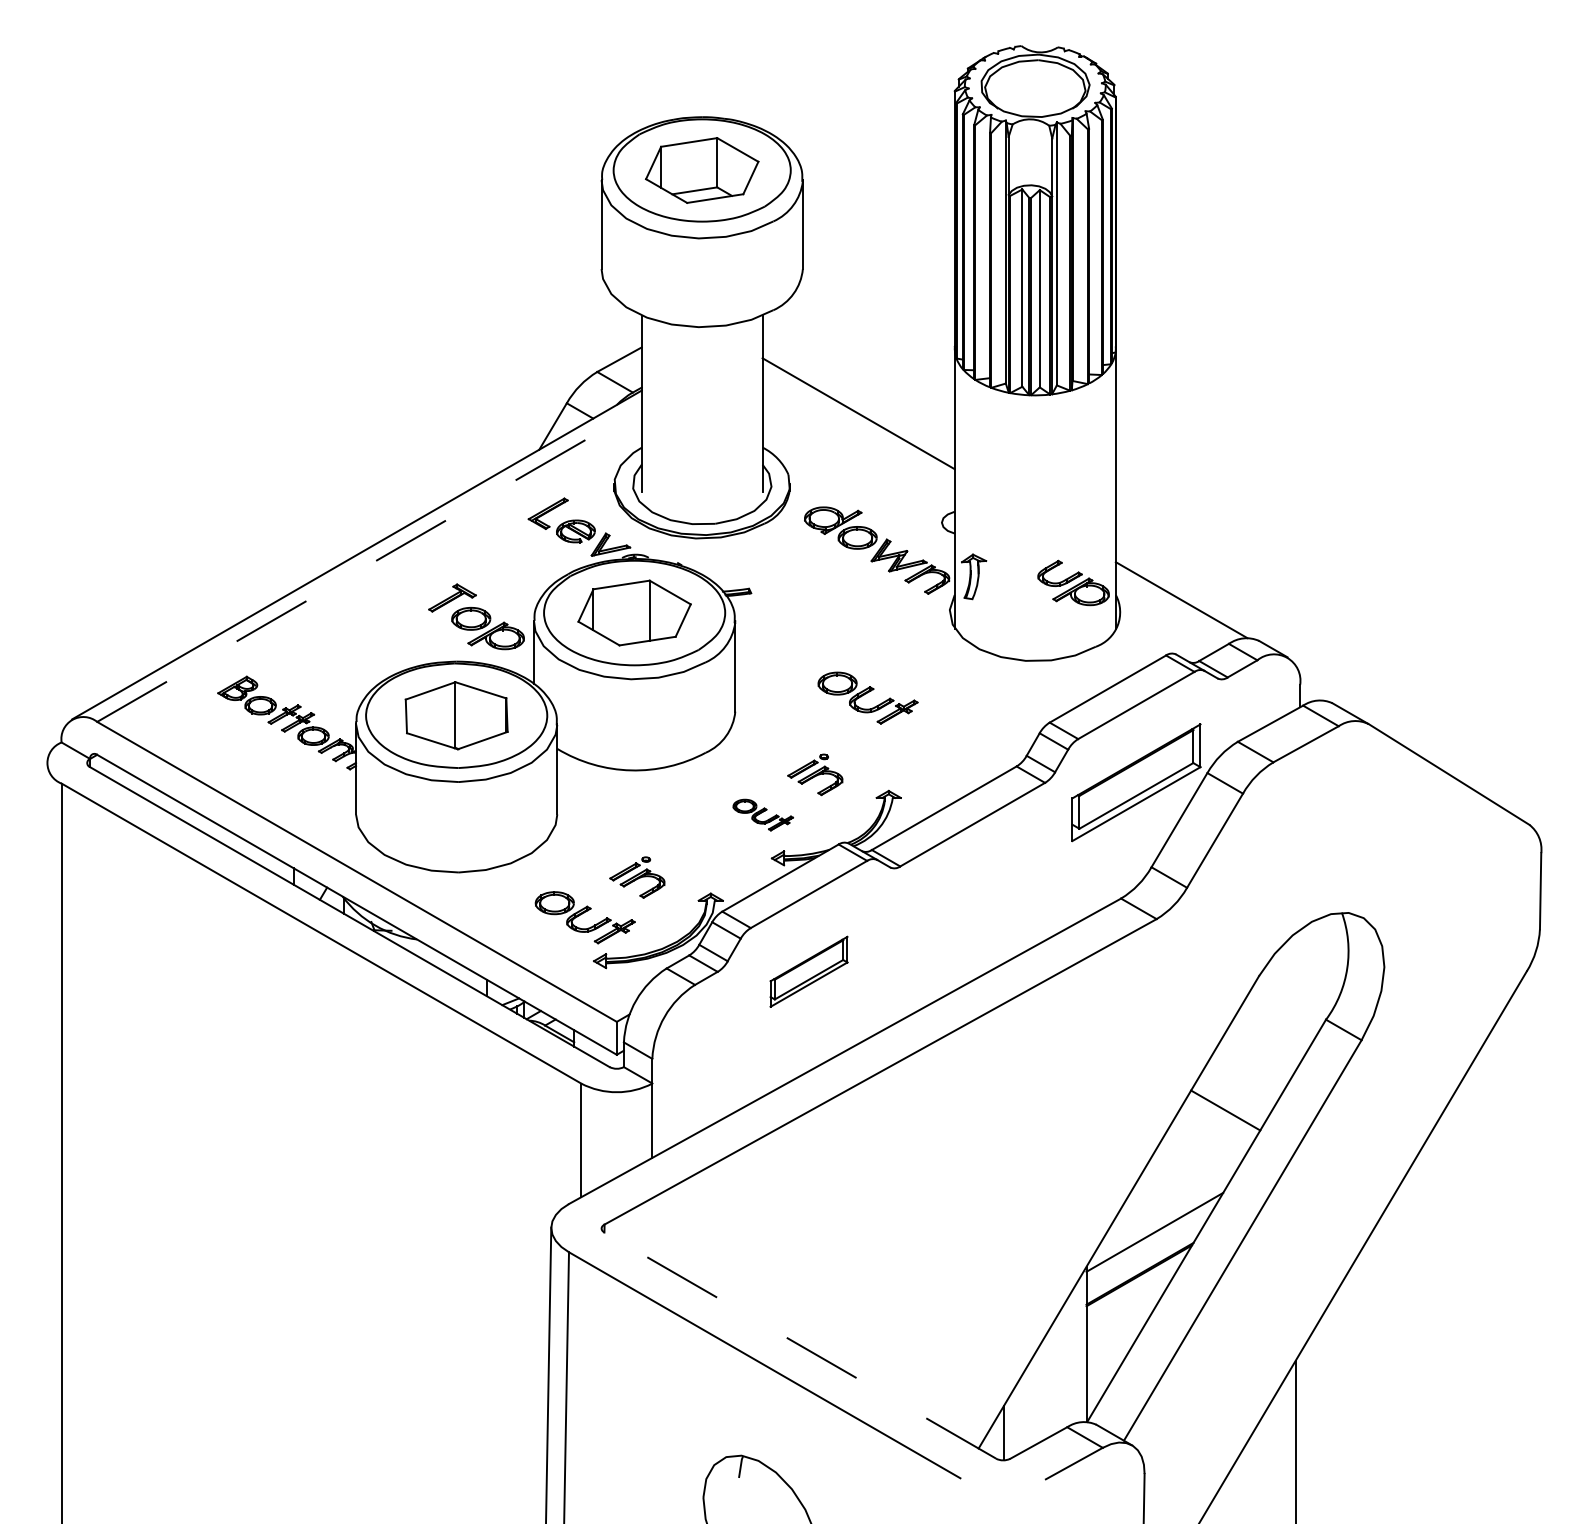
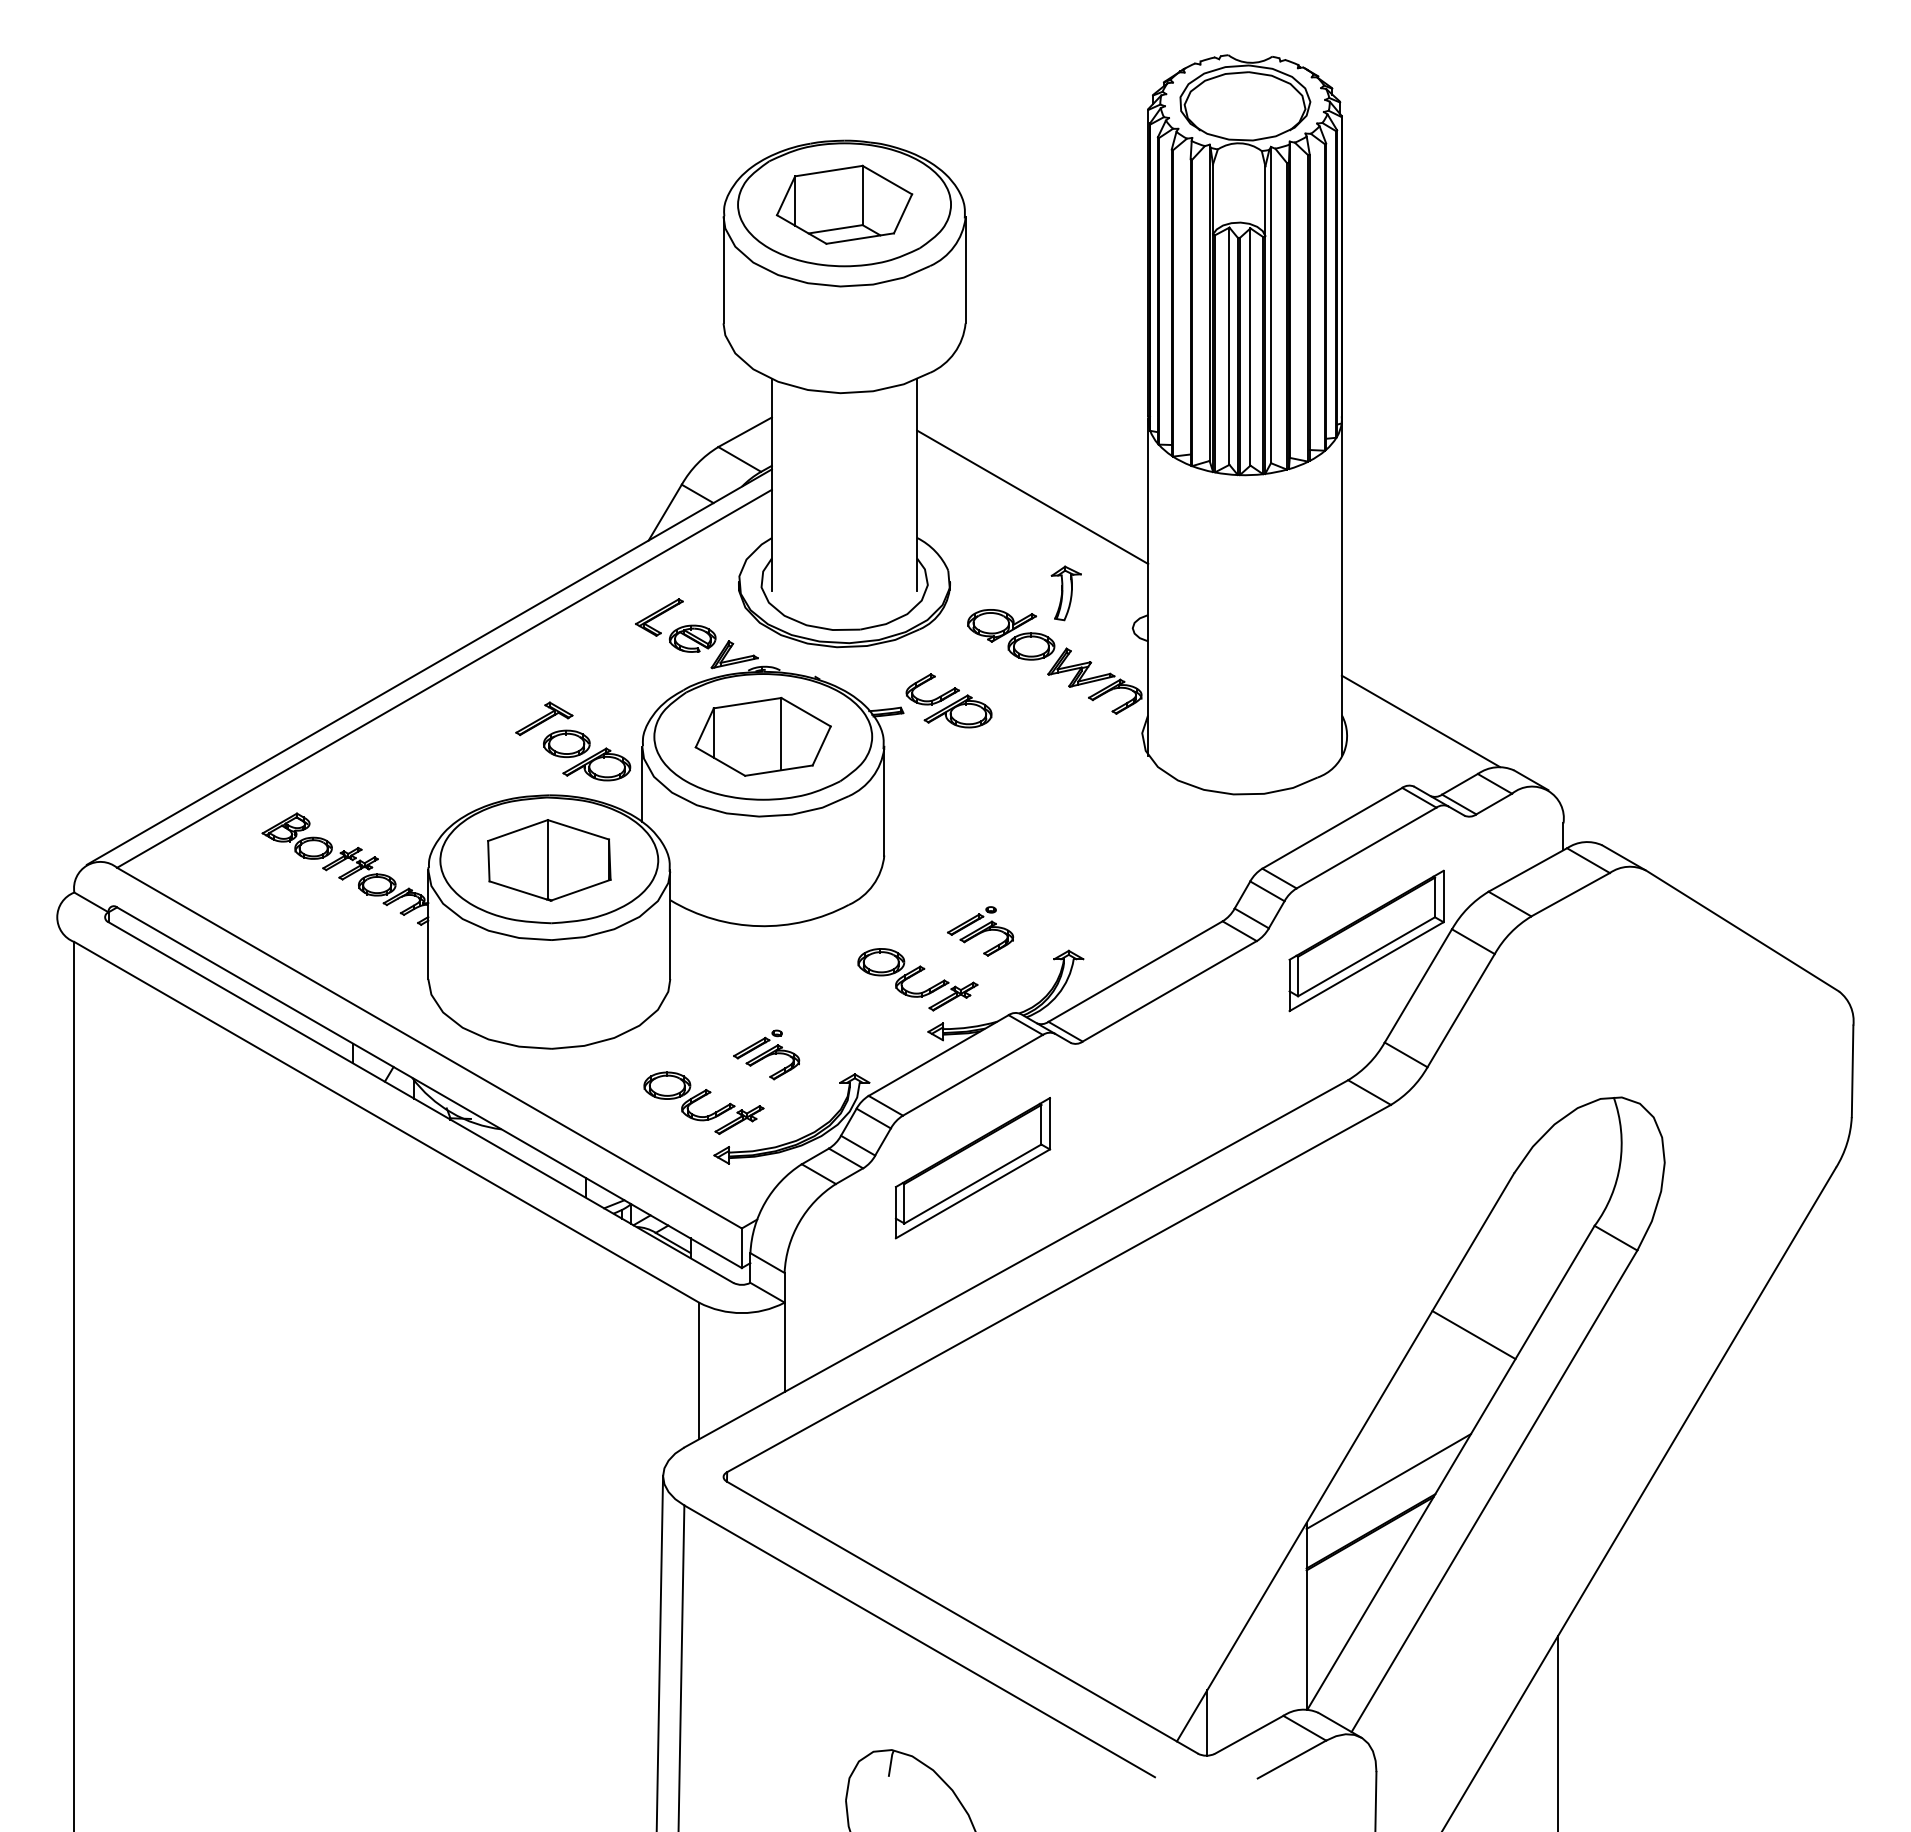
line: (369, 564) -> (444, 678), dashed -> solid
part: (973, 576) -> (1065, 593), moved
part: (1073, 582) -> (948, 700), moved
part: (867, 697) -> (1043, 838), removed
part: (762, 814) -> (917, 979), size x1.67
part: (808, 972) -> (972, 1168), size x1.67
line: (800, 1345) -> (962, 1617), dashed -> solid

